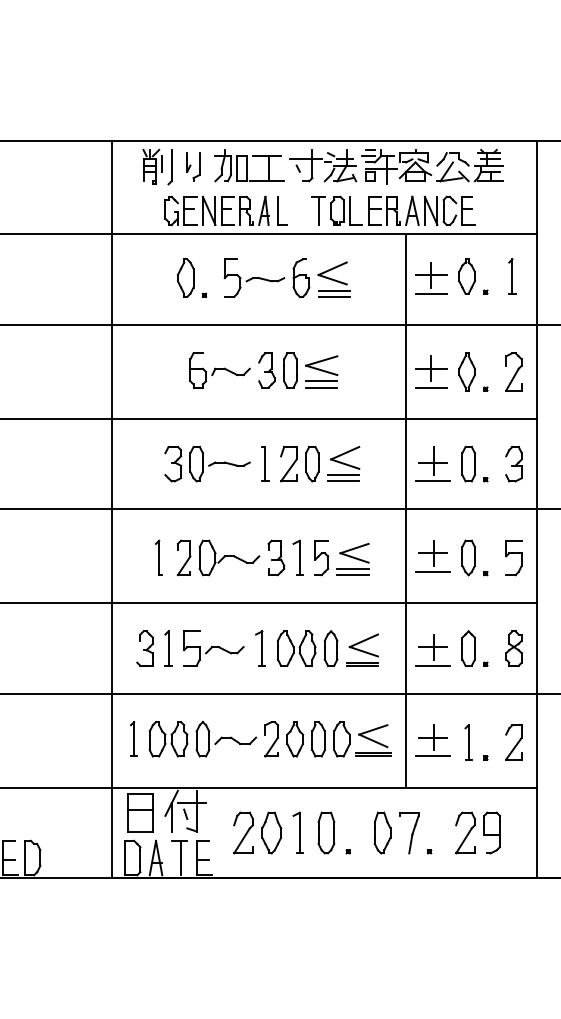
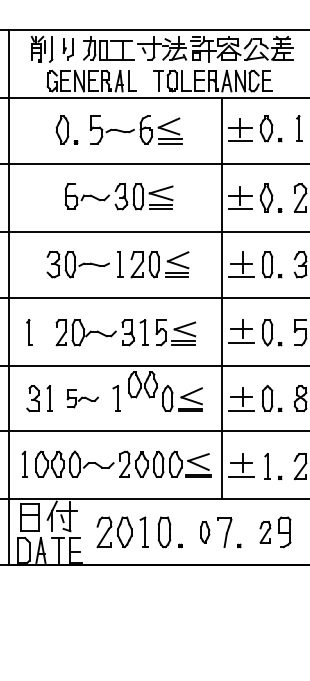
part: (158, 557) -> (28, 332), moved
part: (213, 648) -> (82, 398), size x0.7
part: (296, 648) -> (142, 384), moved
part: (382, 832) -> (205, 531), size x0.7
part: (465, 832) -> (265, 531), size x0.7

